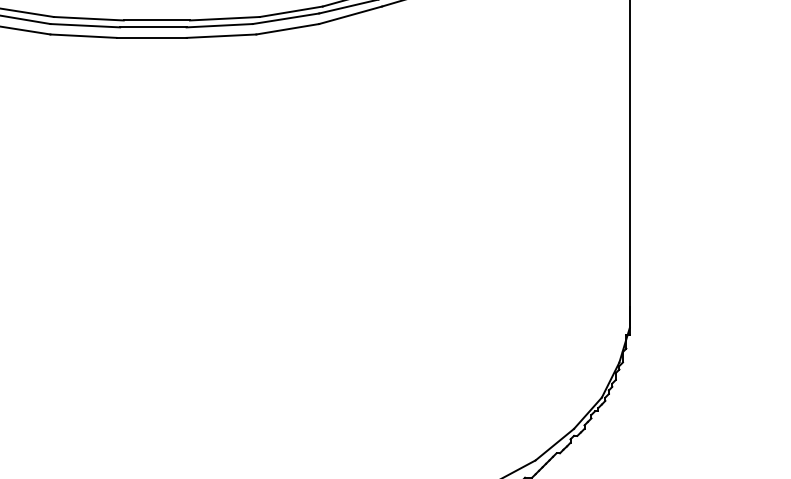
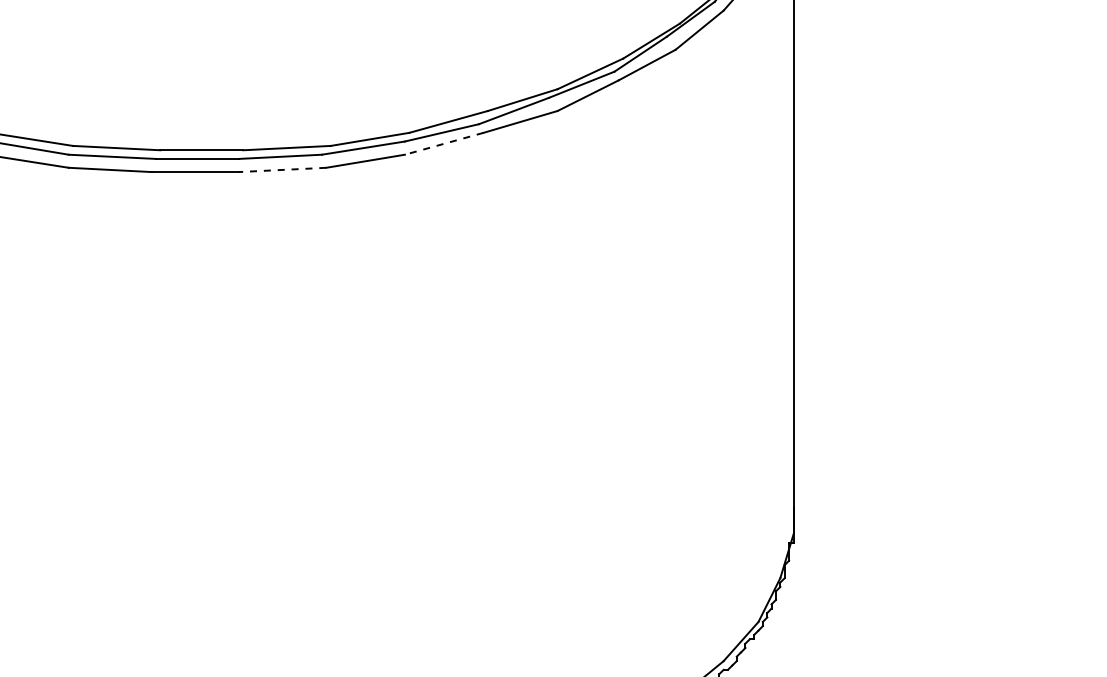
line: (350, 15) -> (444, 143), solid -> dashed
line: (221, 35) -> (282, 169), solid -> dashed

